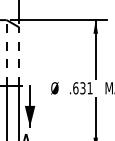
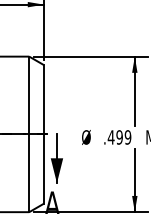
line: (6, 52) -> (29, 95), dashed -> solid
line: (19, 56) -> (44, 99), dashed -> solid
text: (82, 88) -> (119, 137), .631 -> .499

